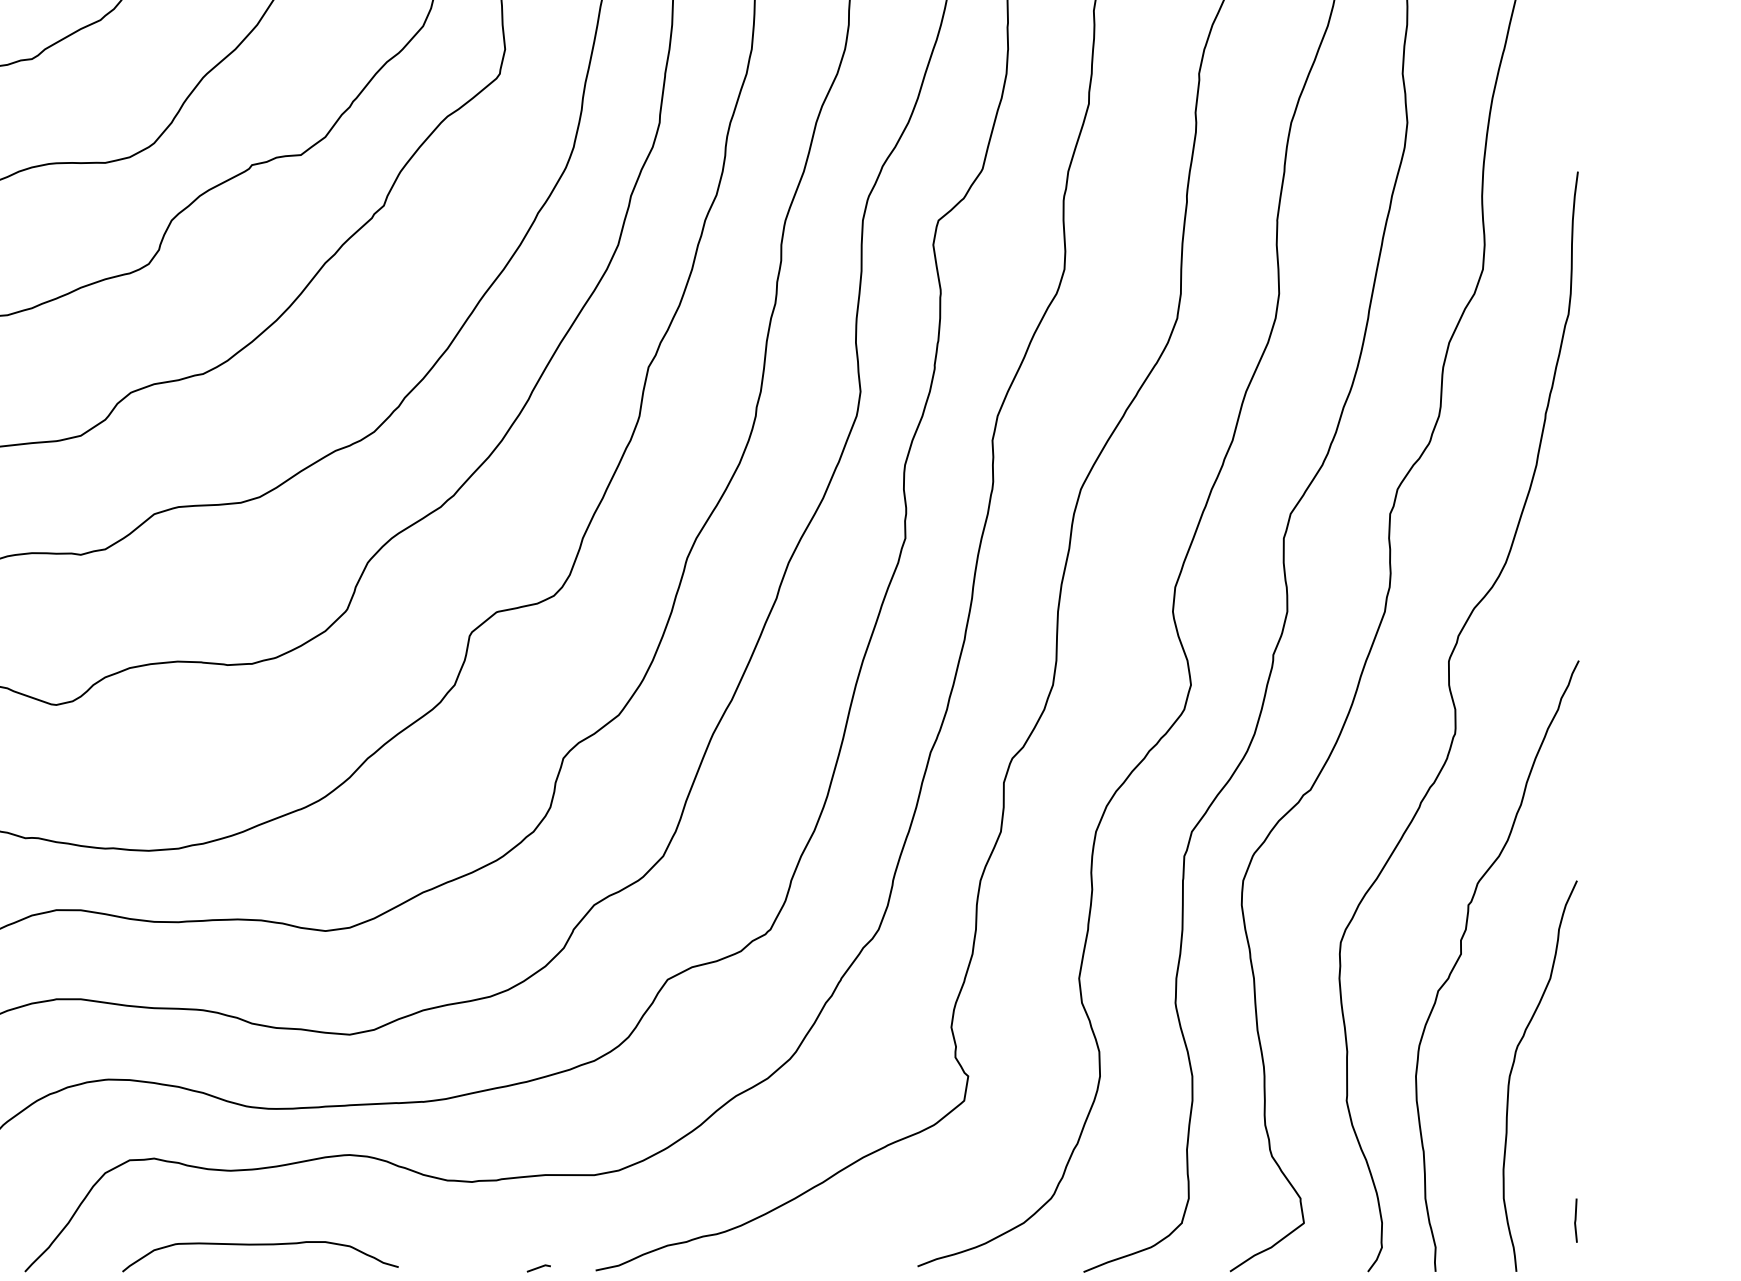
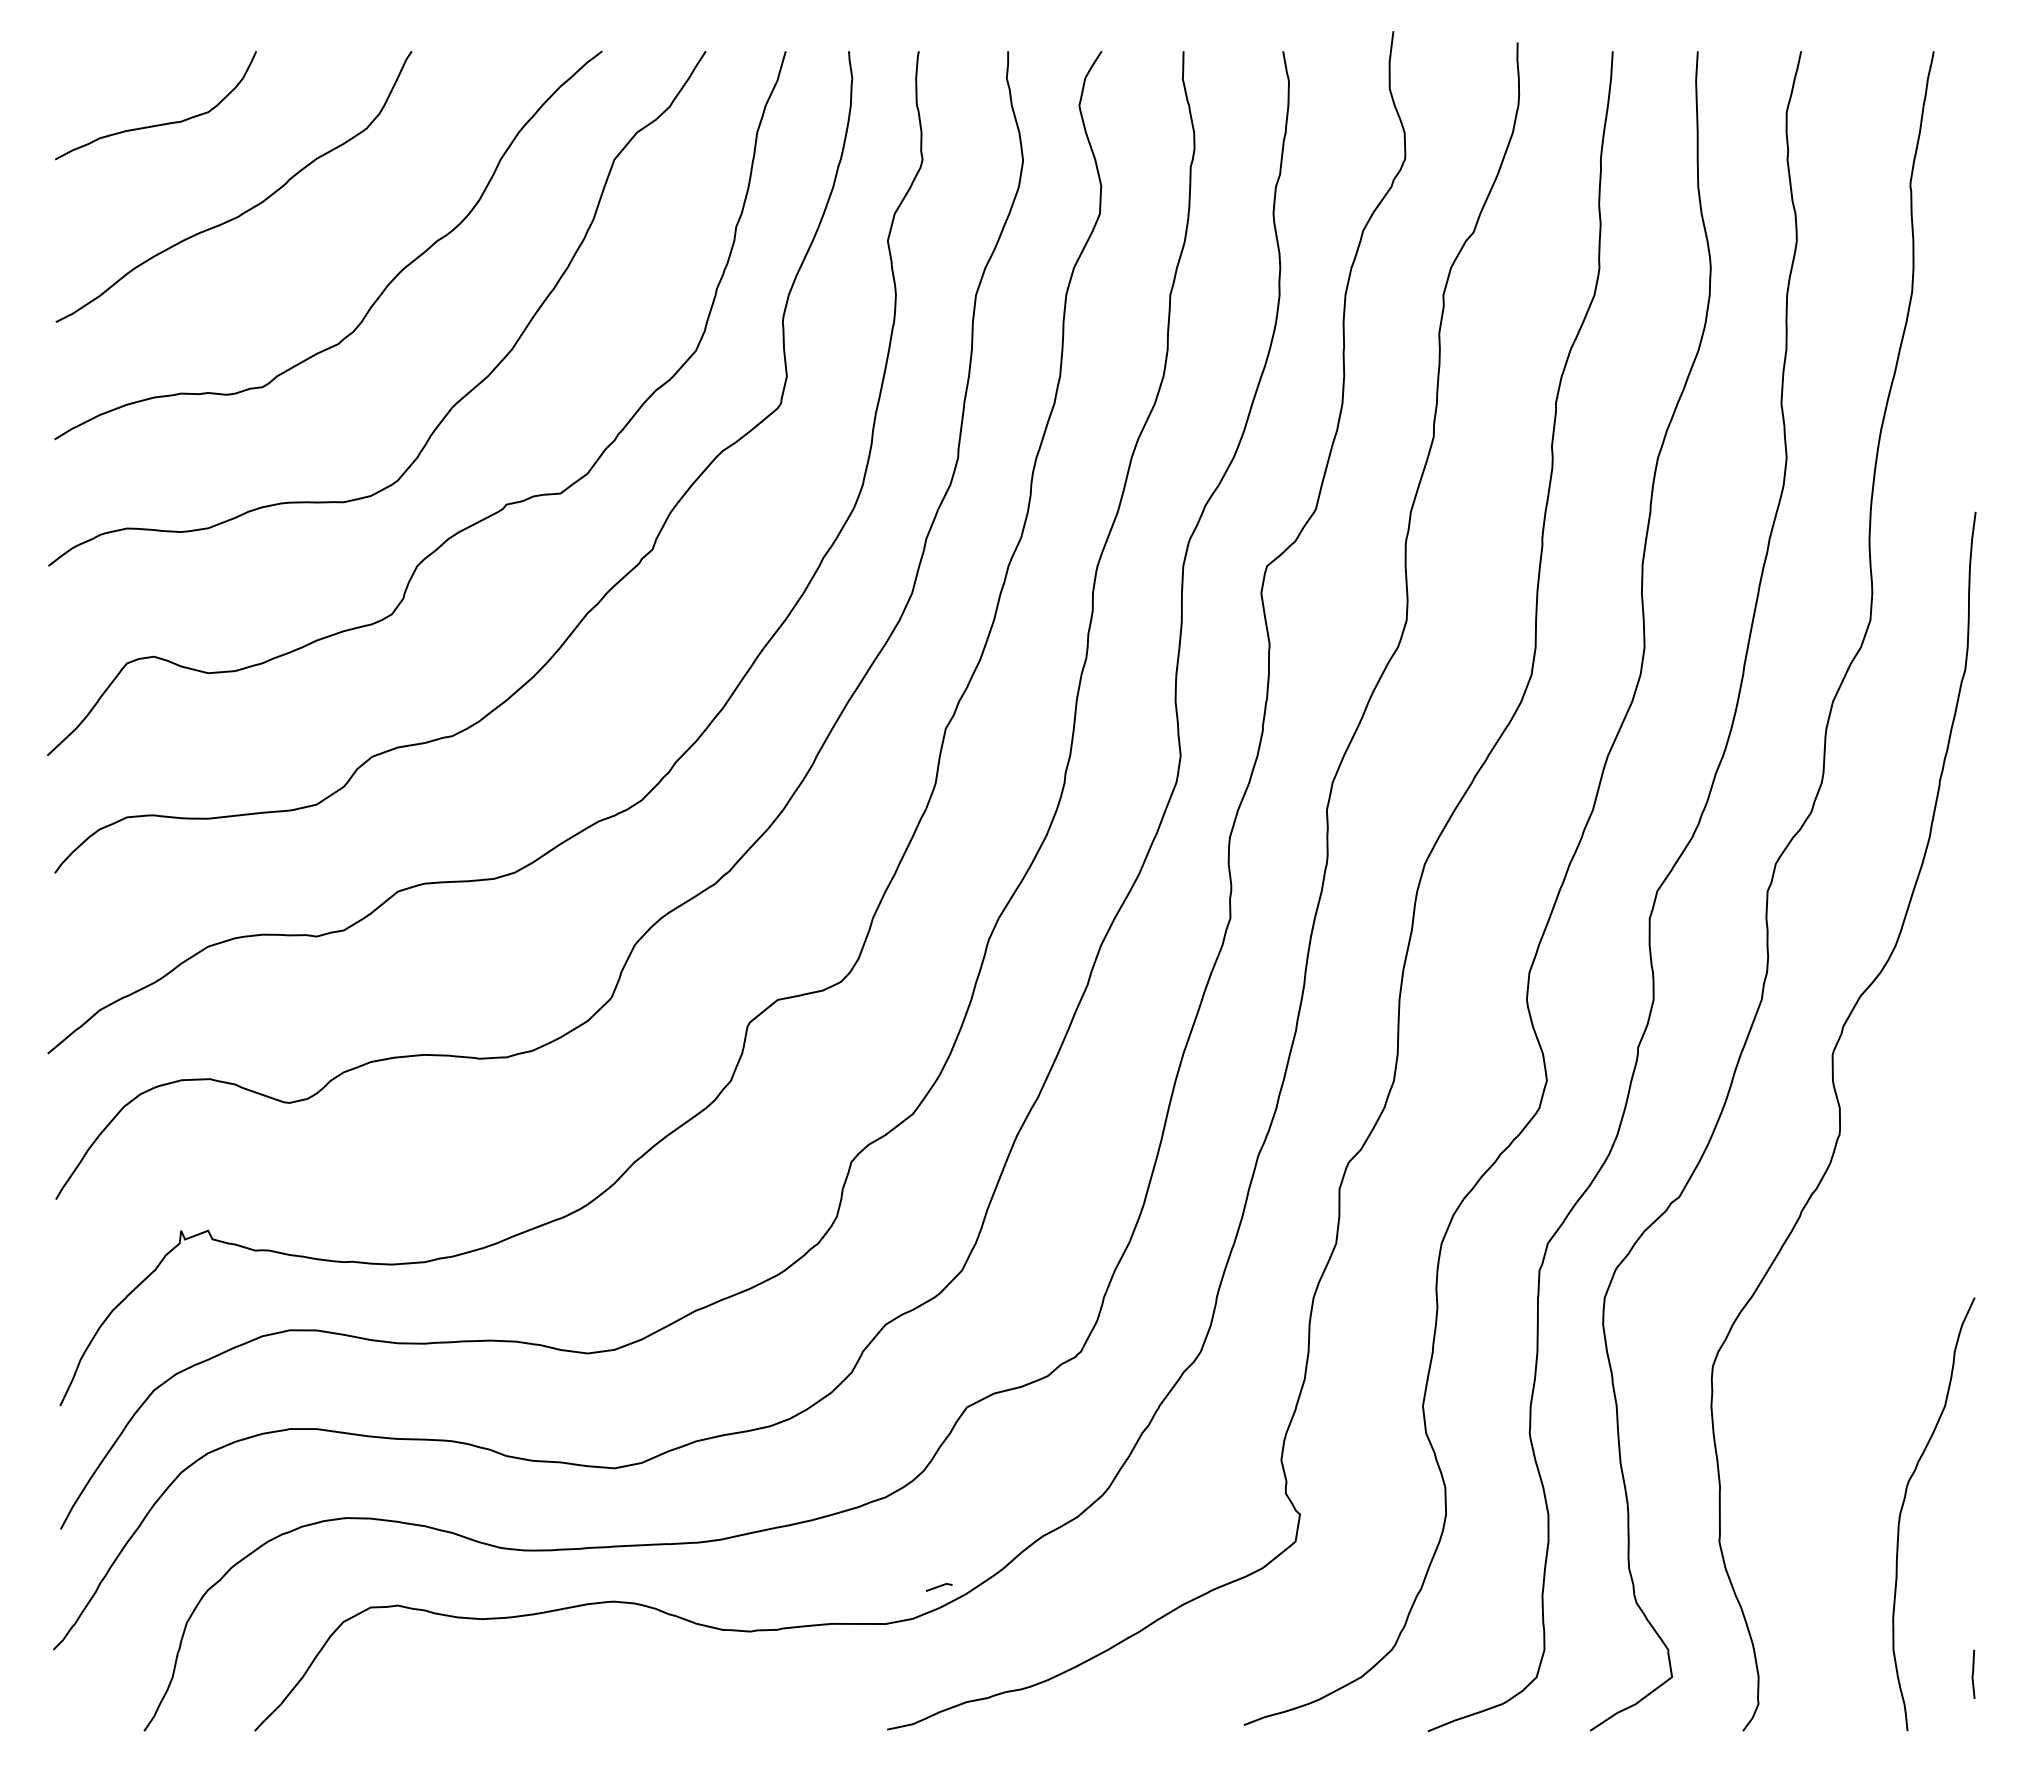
curve: (1462, 953) -> (1847, 1378), removed
curve: (260, 1245) -> (515, 1701), removed
line: (538, 1268) -> (938, 1587), moved

